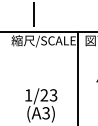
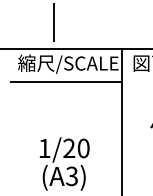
line: (42, 52) -> (66, 81), added
text: (53, 95) -> (83, 148), 1/23 -> 1/20

